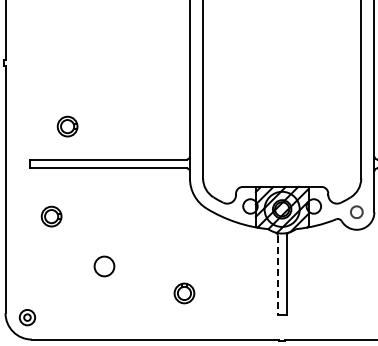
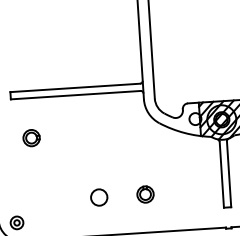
part: (67, 126) -> (39, 62), removed
circle: (104, 266) -> (99, 197), moved
line: (277, 275) -> (221, 174), dashed -> solid

